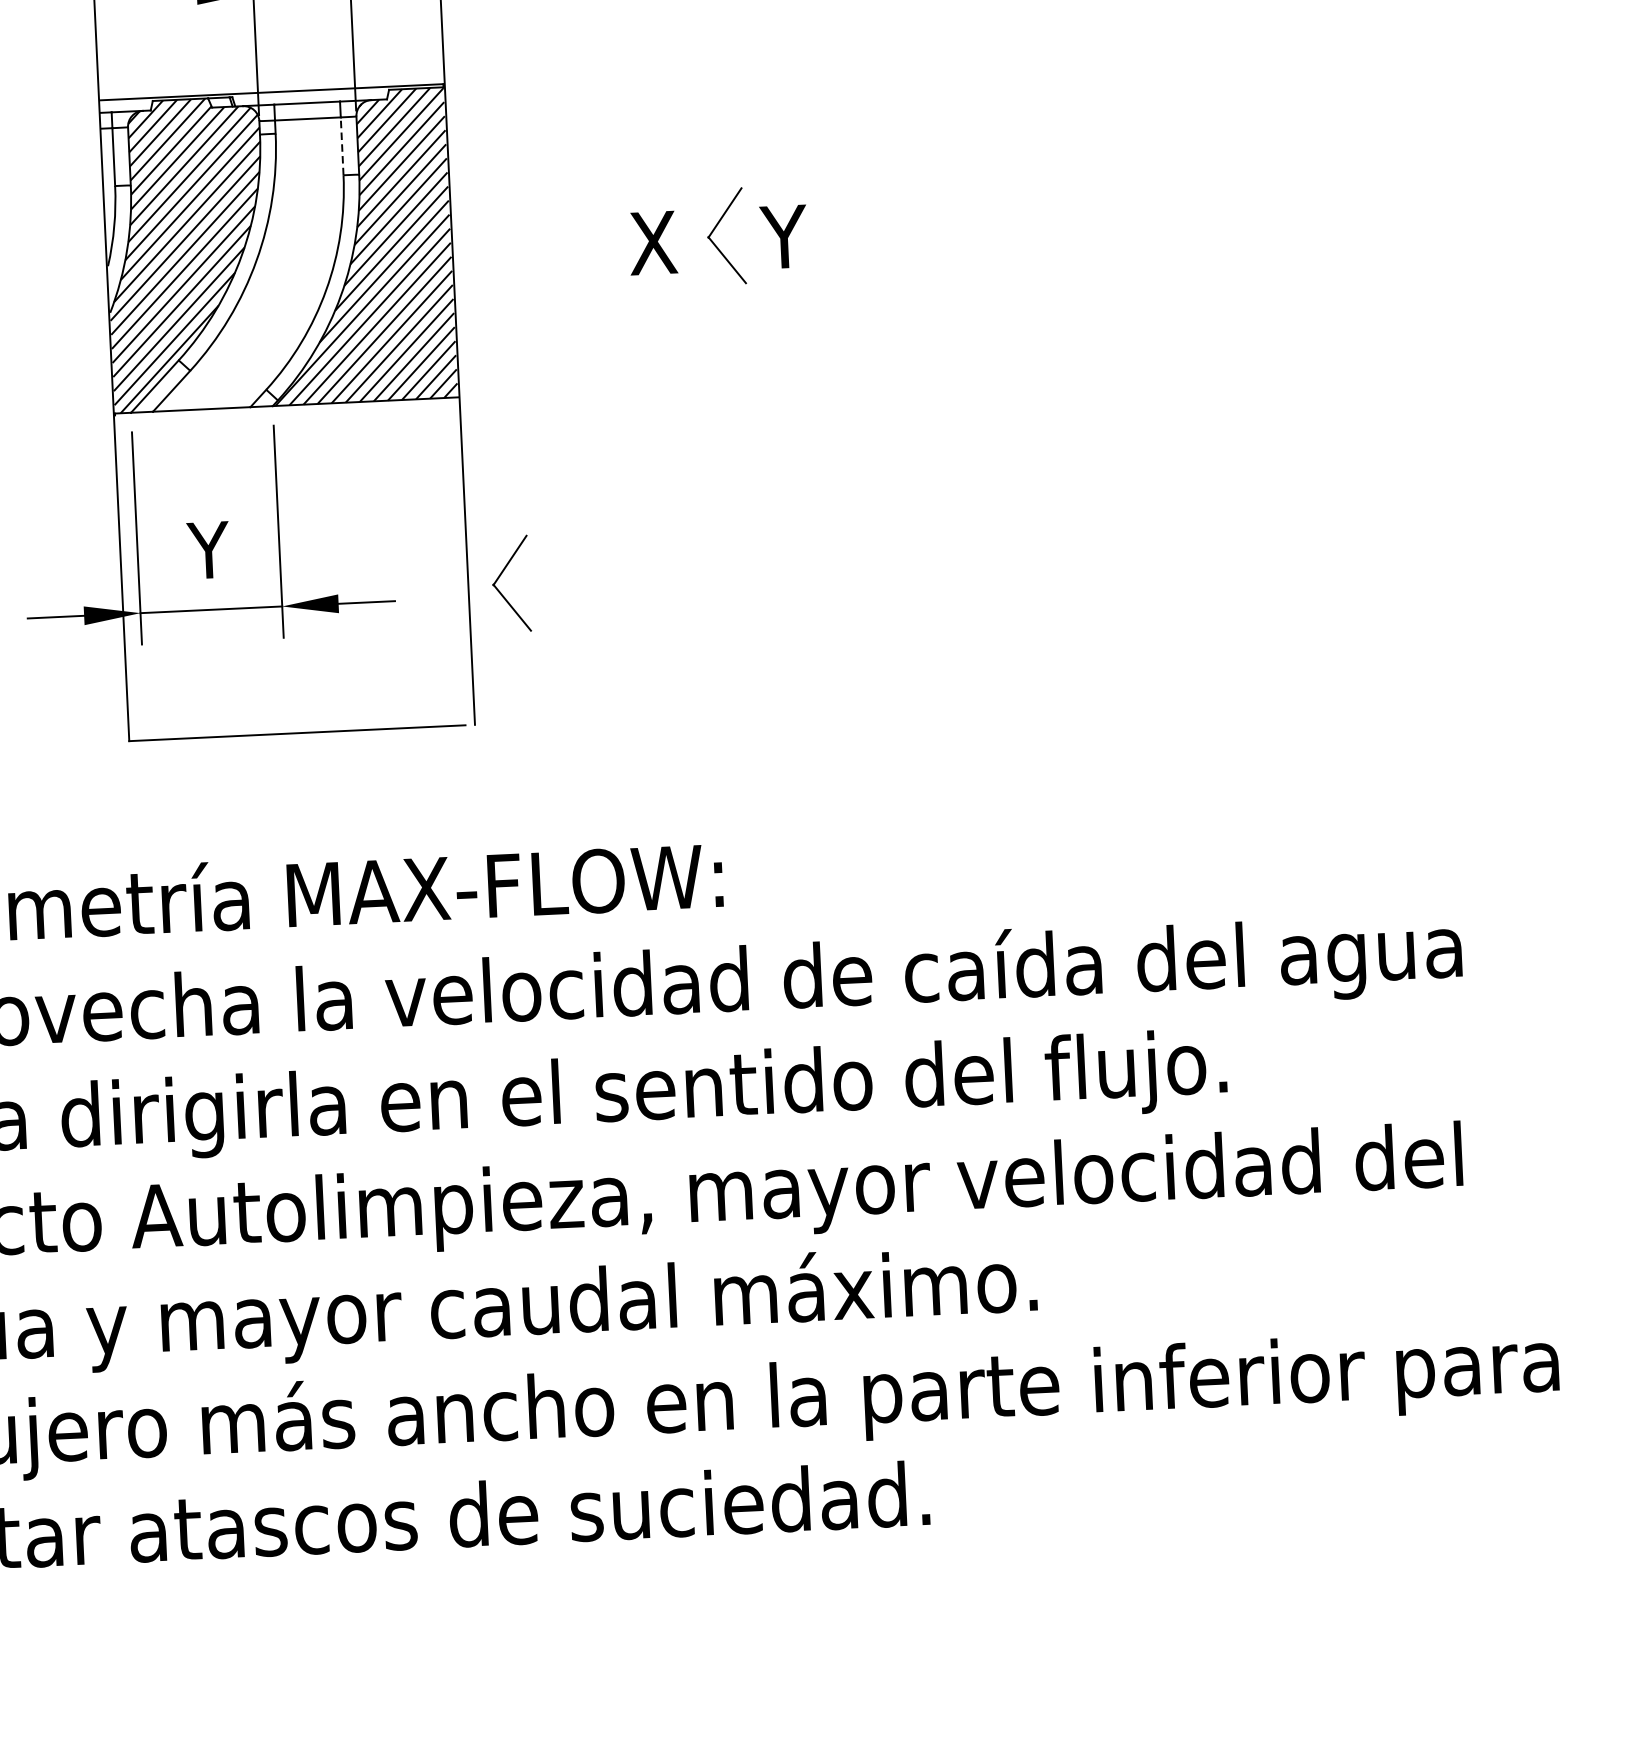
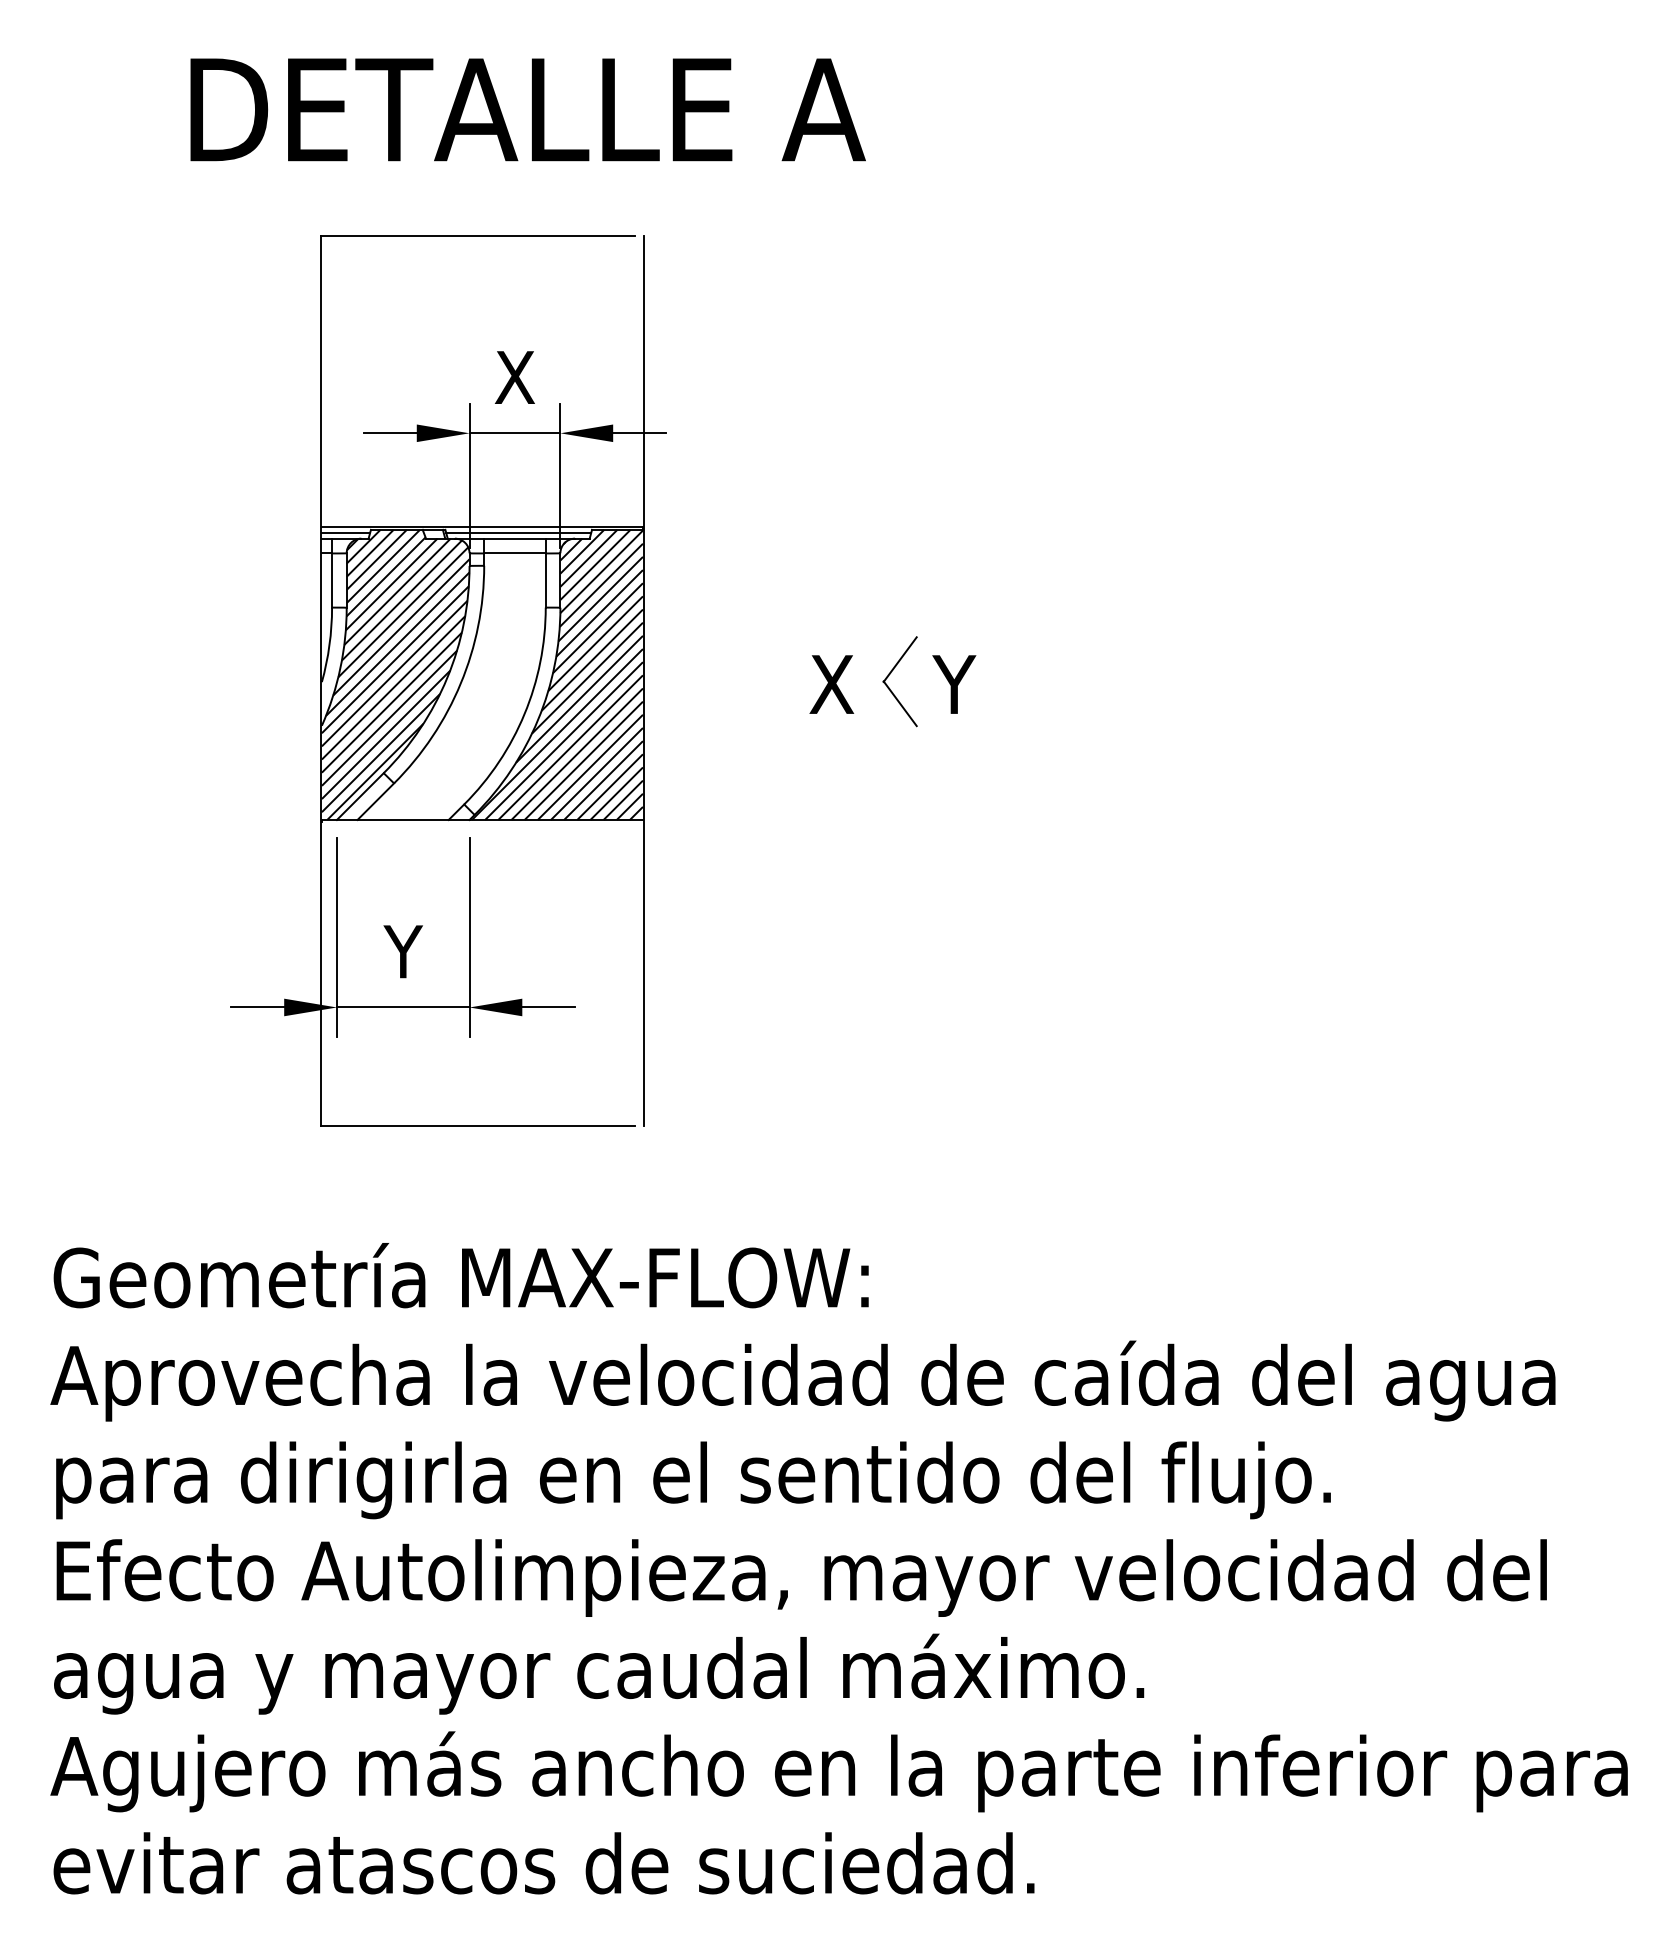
line: (310, 96) -> (518, 532), added
line: (125, 105) -> (345, 532), added
line: (341, 146) -> (545, 580), dashed -> solid
part: (501, 575) -> (675, 988), removed

